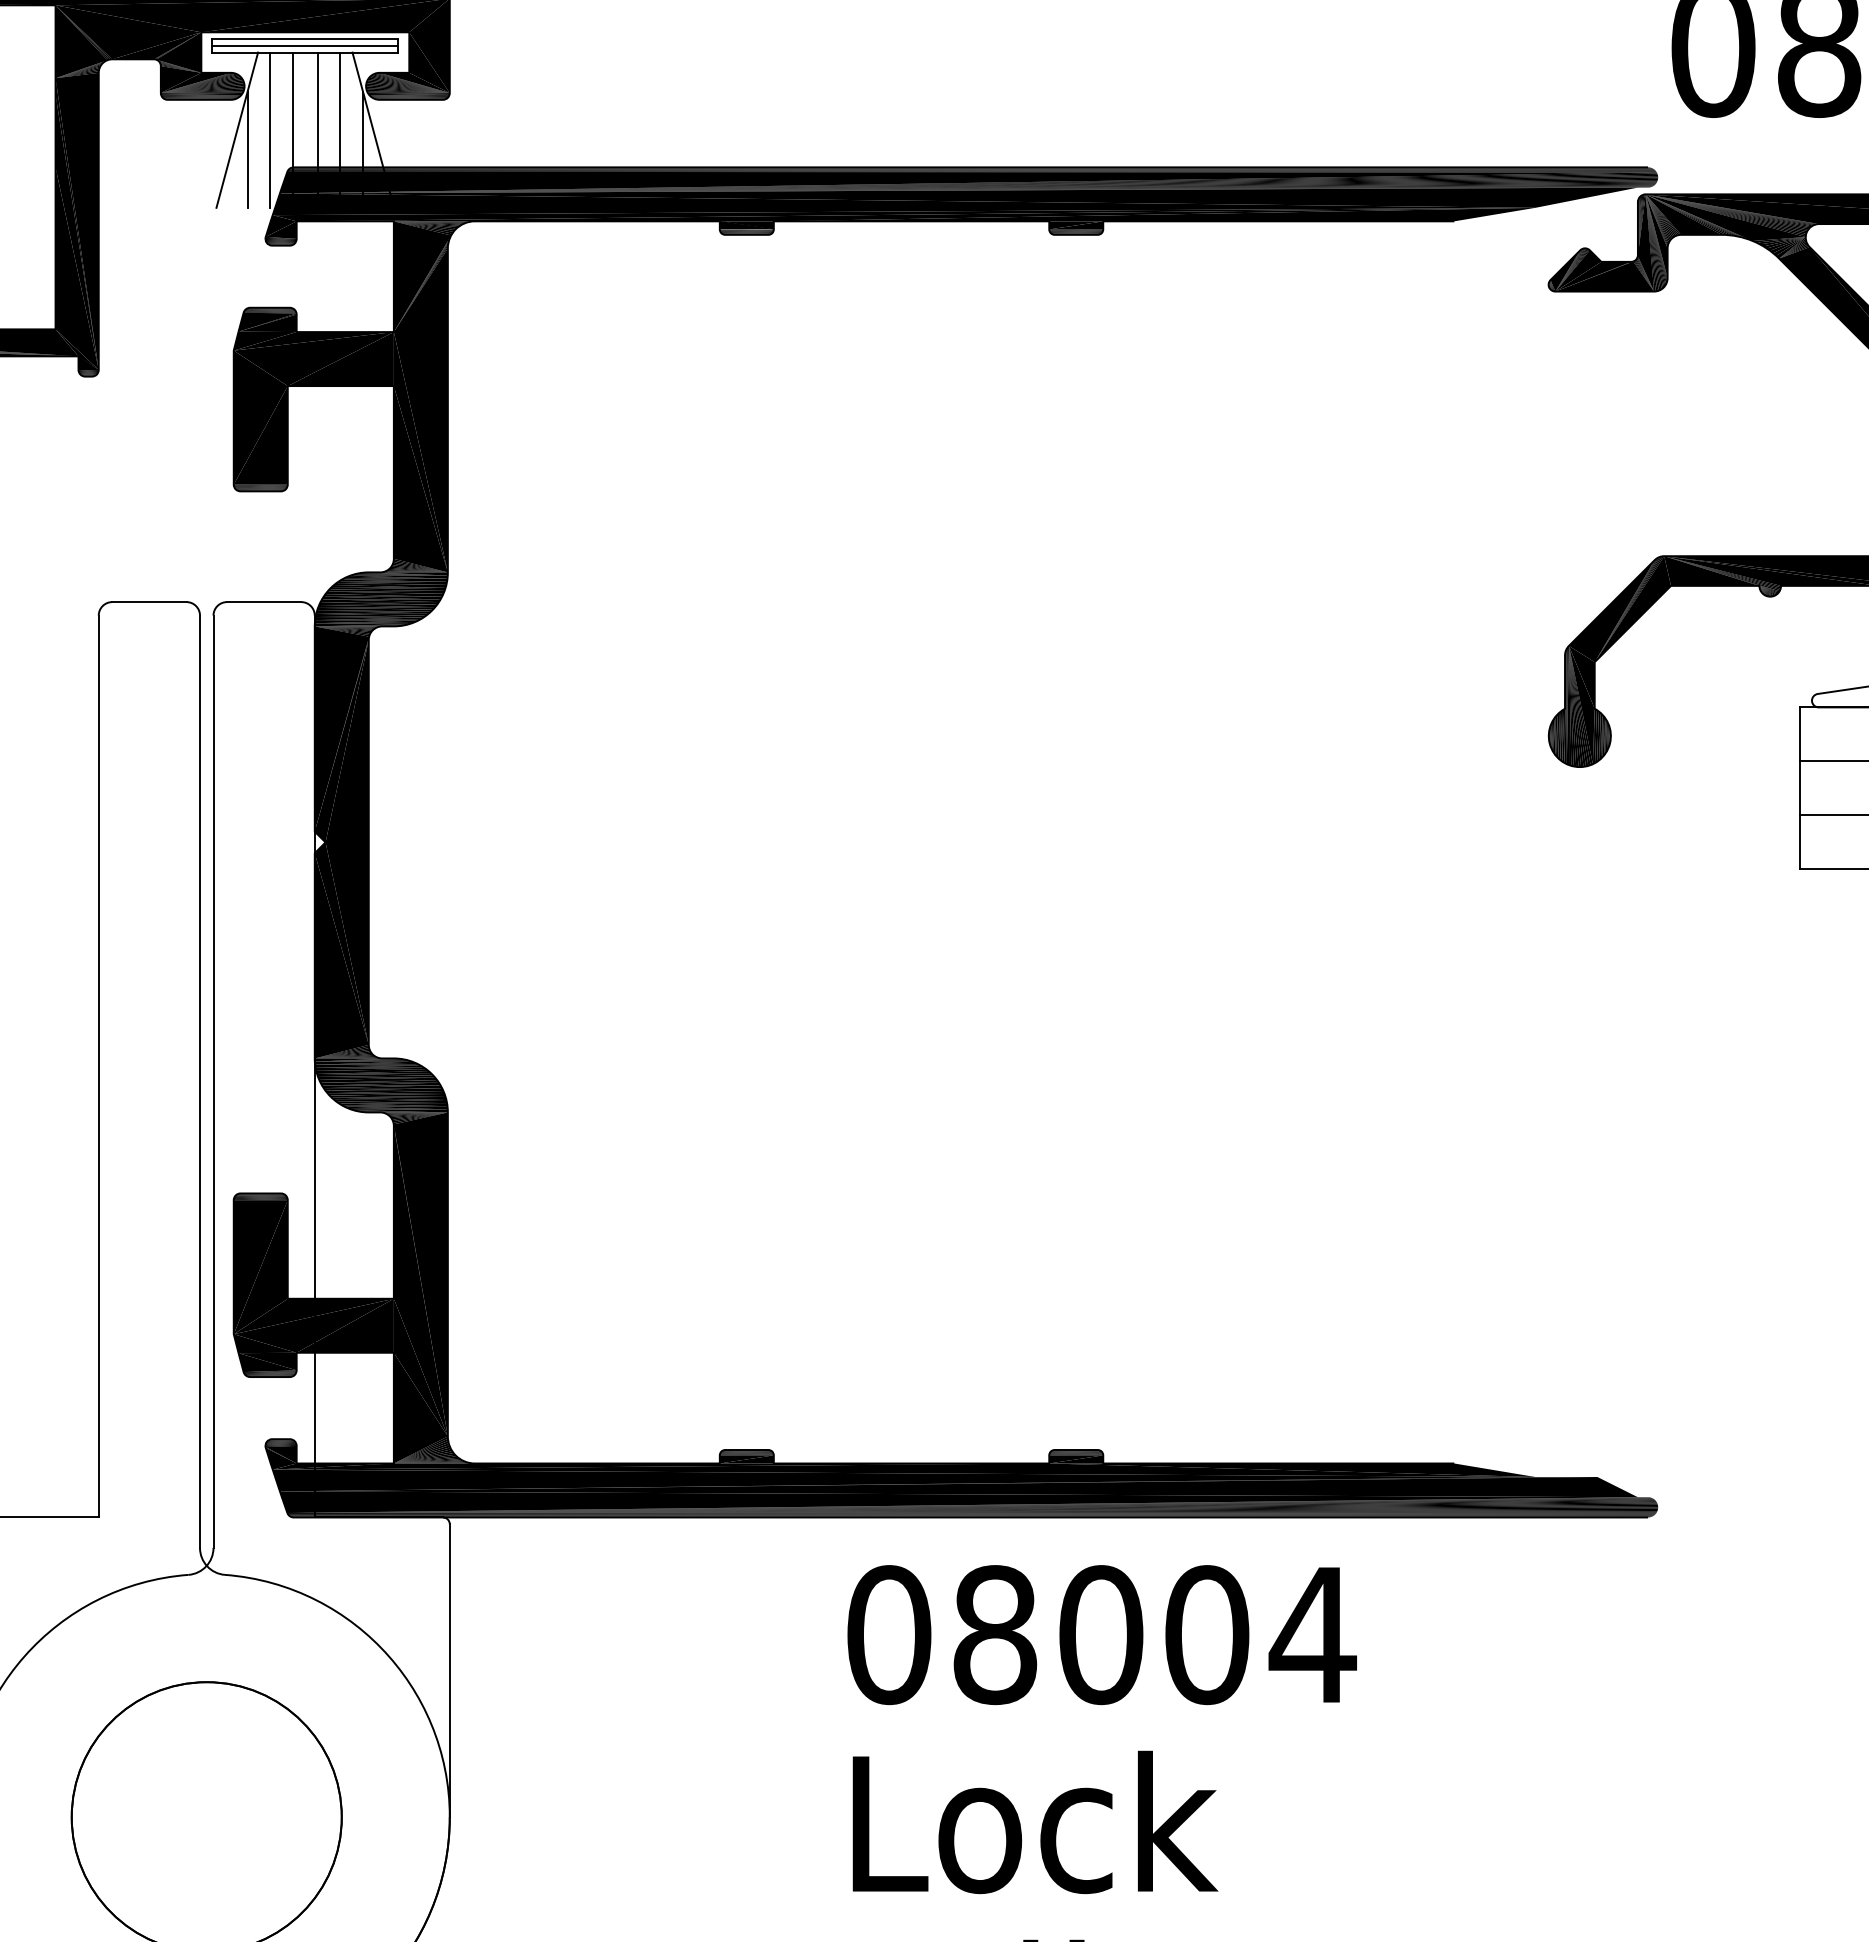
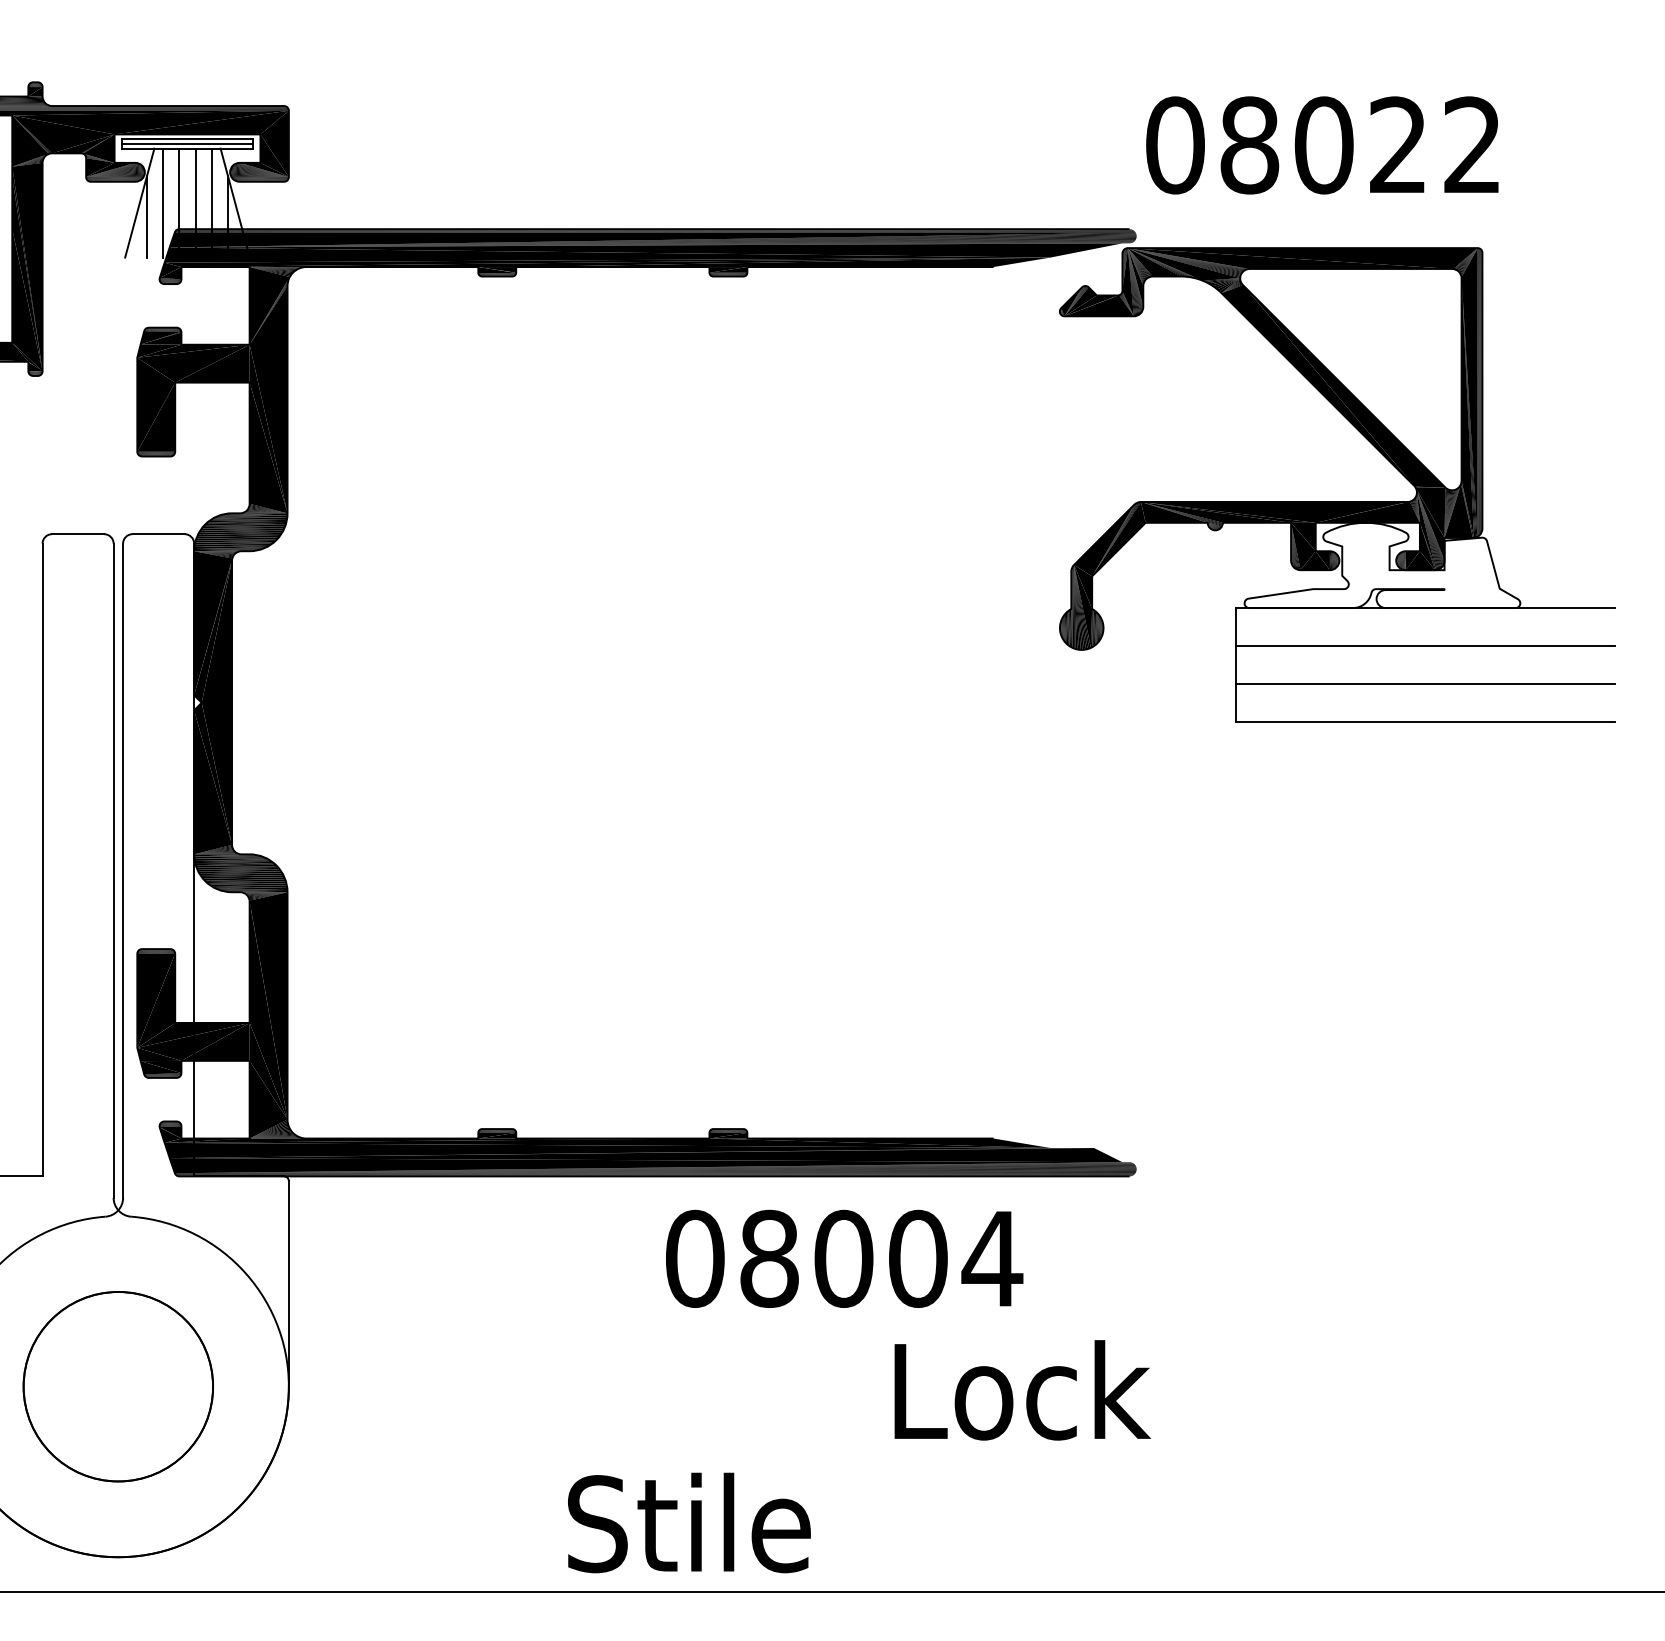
text: (1102, 1634) -> (844, 1258), moved
text: (1035, 1822) -> (1022, 1390), moved

